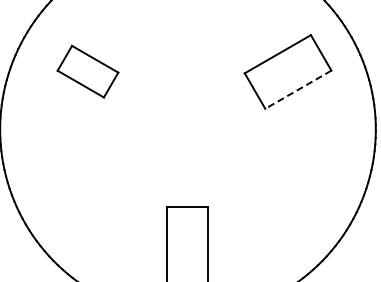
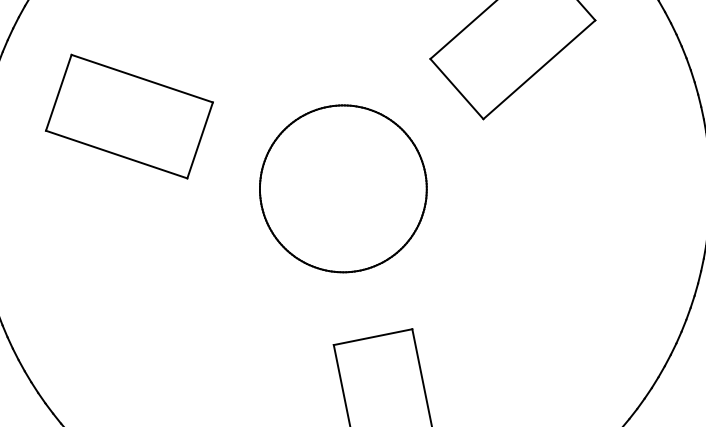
part: (87, 71) -> (128, 116), size x1.43
line: (297, 89) -> (537, 69), dashed -> solid
part: (187, 129) -> (342, 188), added

